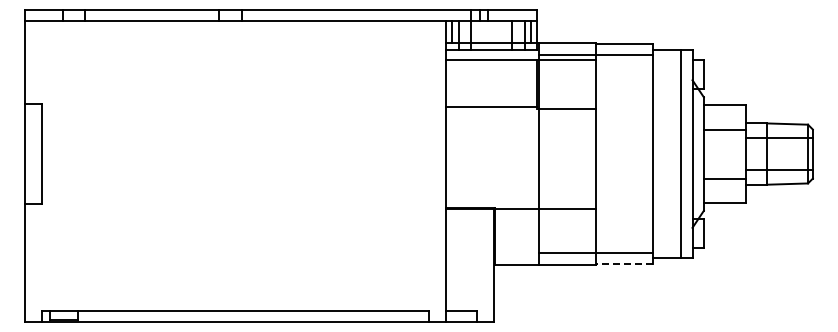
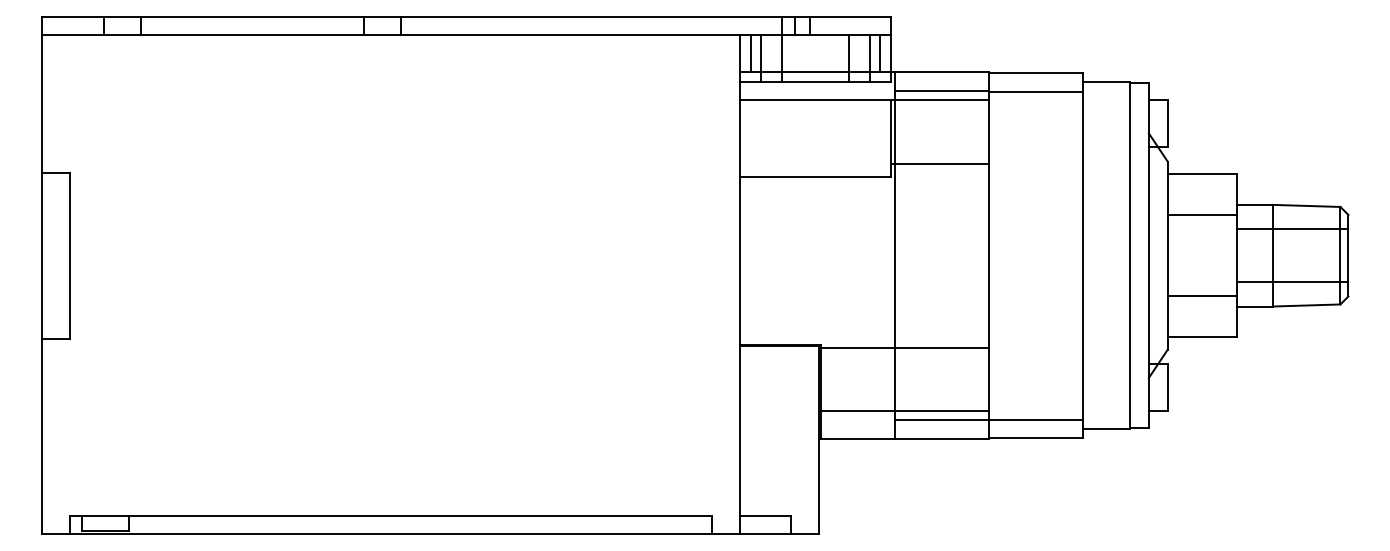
line: (566, 108) -> (939, 163), moved
line: (545, 247) -> (904, 410), added
line: (623, 264) -> (1034, 438), dashed -> solid

